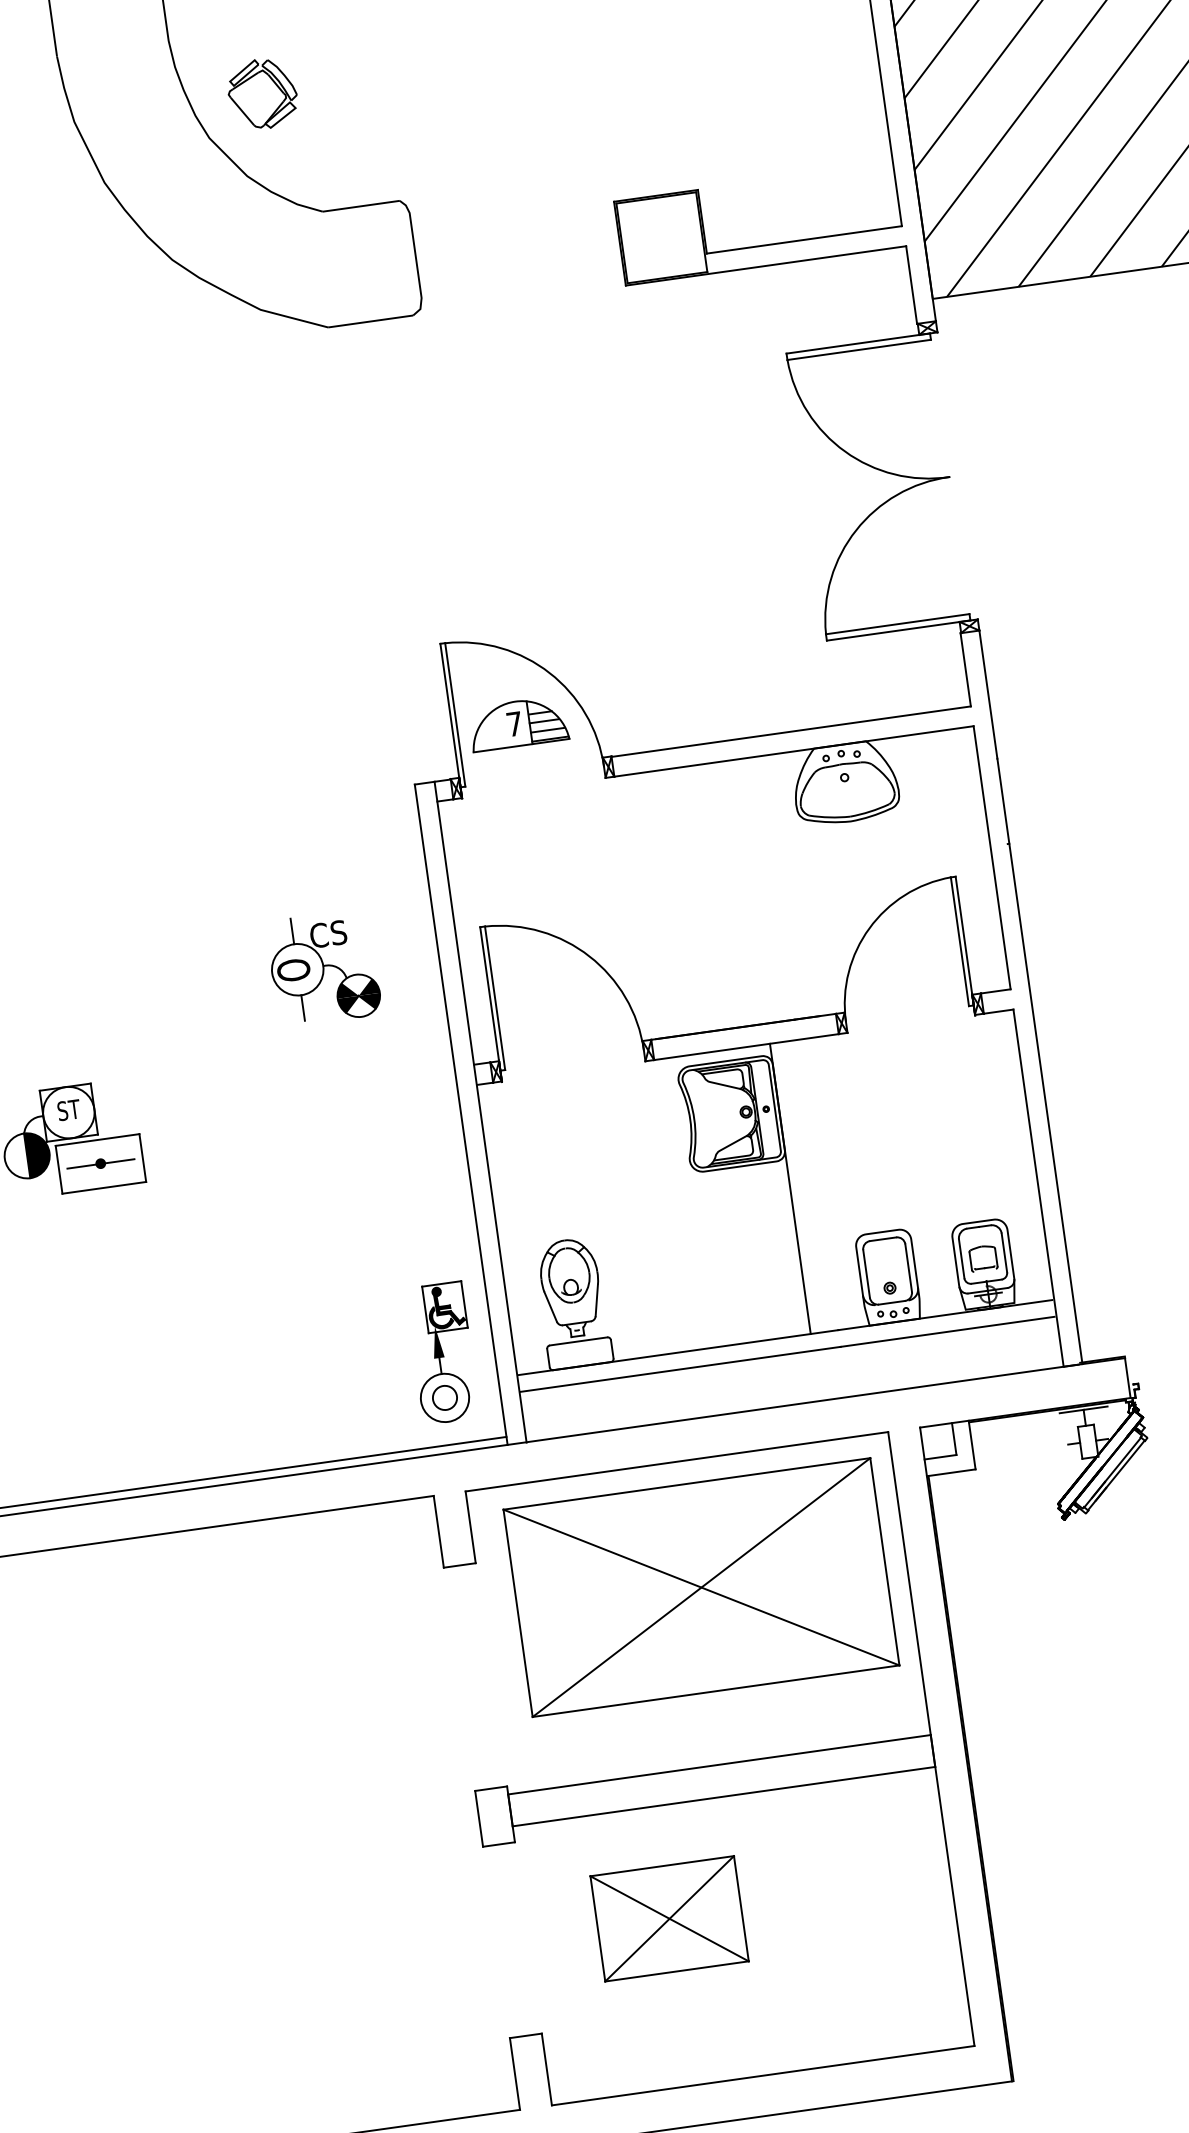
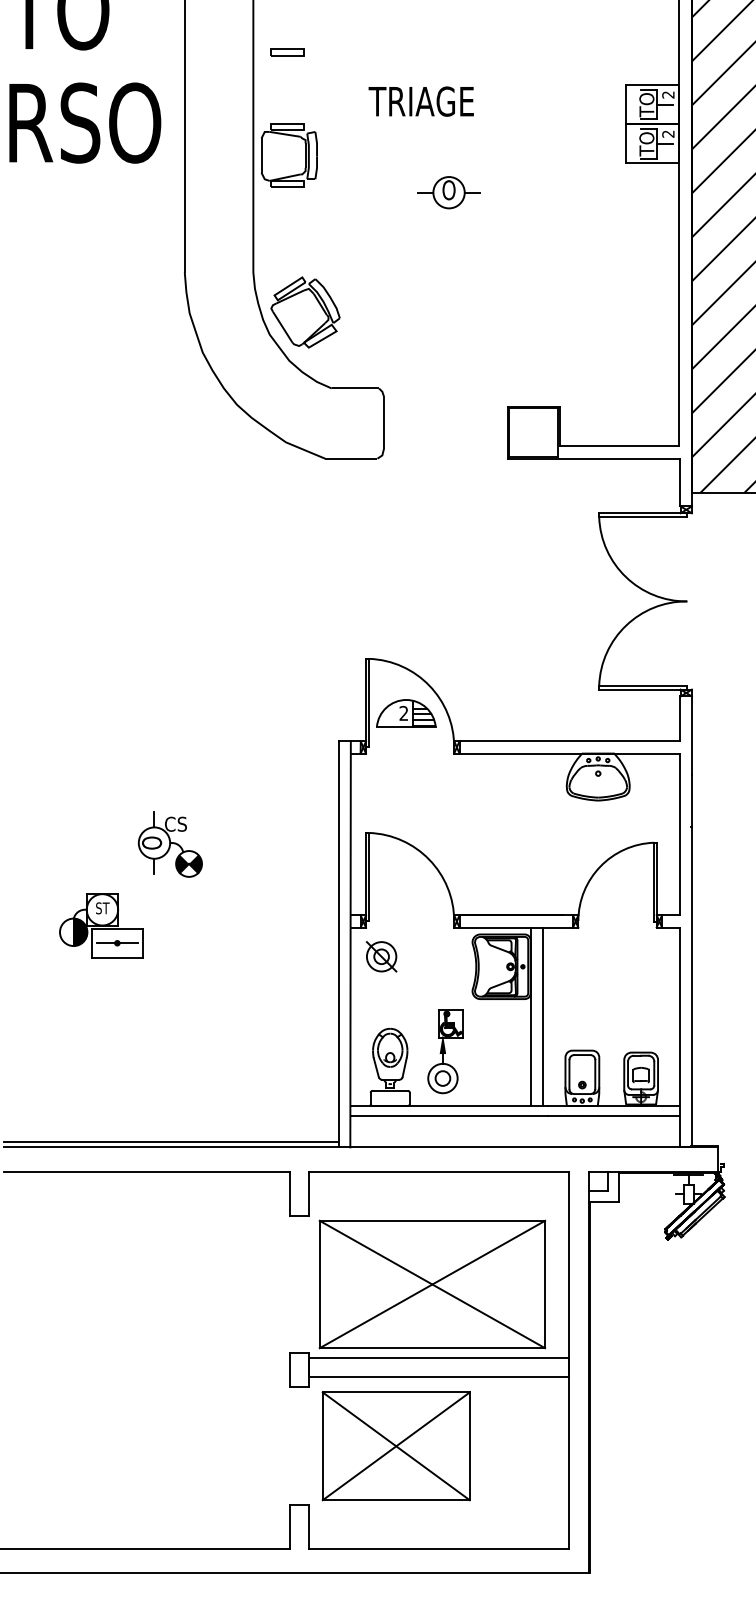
part: (262, 94) -> (305, 312), size x1.67
text: (513, 722) -> (403, 712), 7 -> 2
part: (322, 968) -> (169, 844), moved
part: (533, 1124) -> (381, 956), added
line: (811, 1185) -> (543, 1016), added
part: (442, 1353) -> (445, 1051), moved
part: (699, 1587) -> (431, 1284), moved
part: (668, 1919) -> (395, 1446), size x1.67

